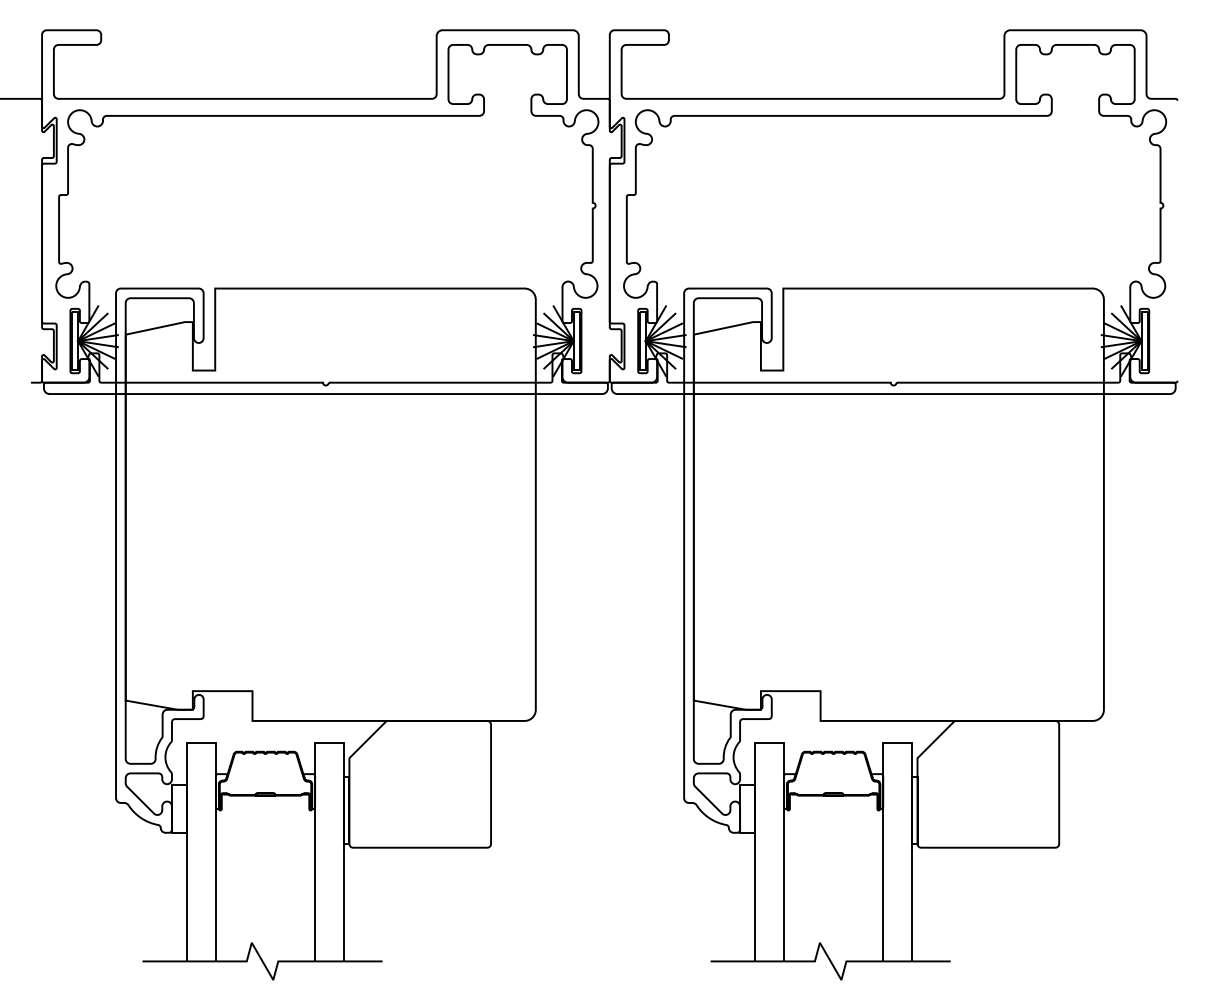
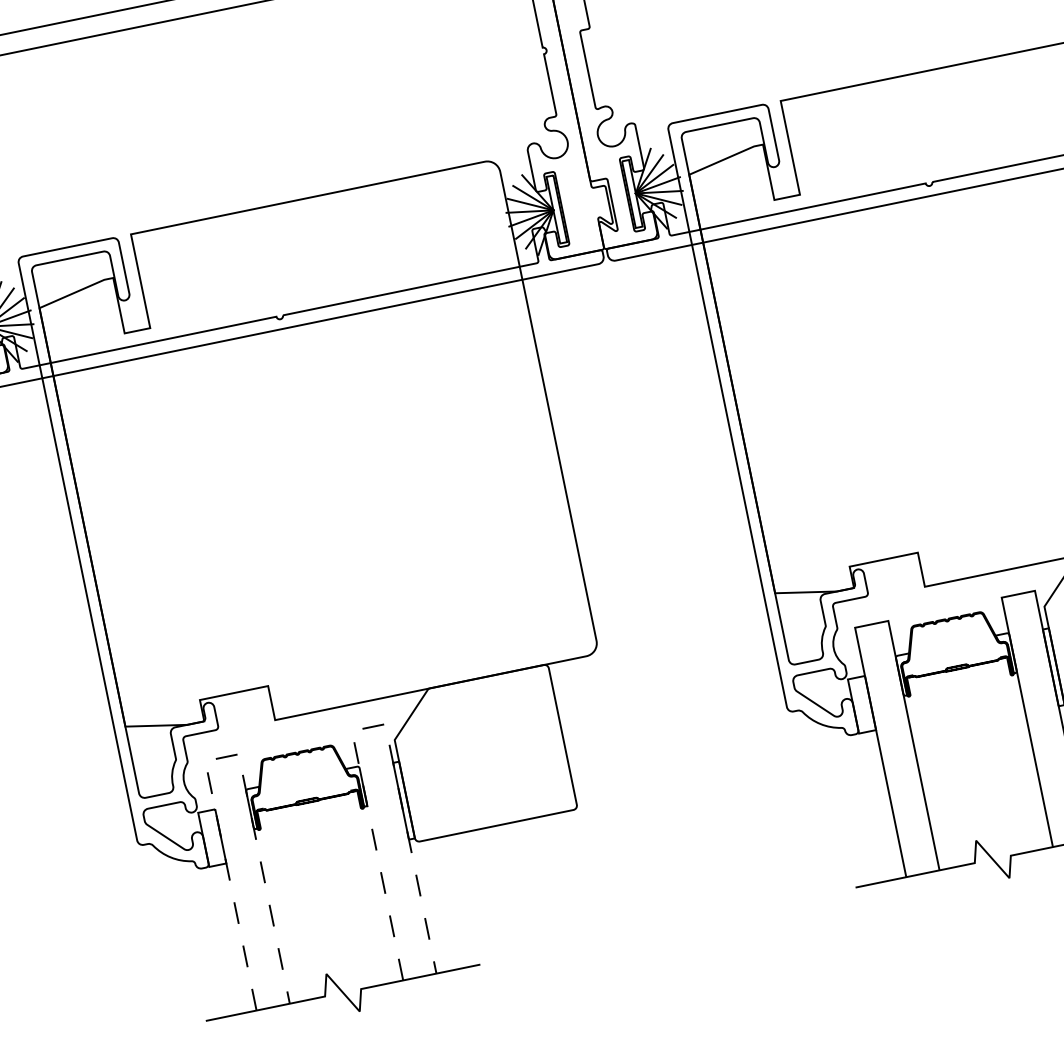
line: (201, 743) -> (222, 757), solid -> dashed
line: (329, 743) -> (368, 727), solid -> dashed

